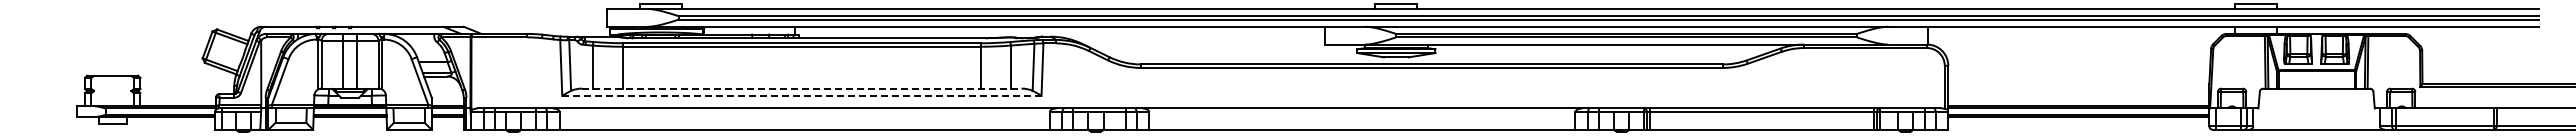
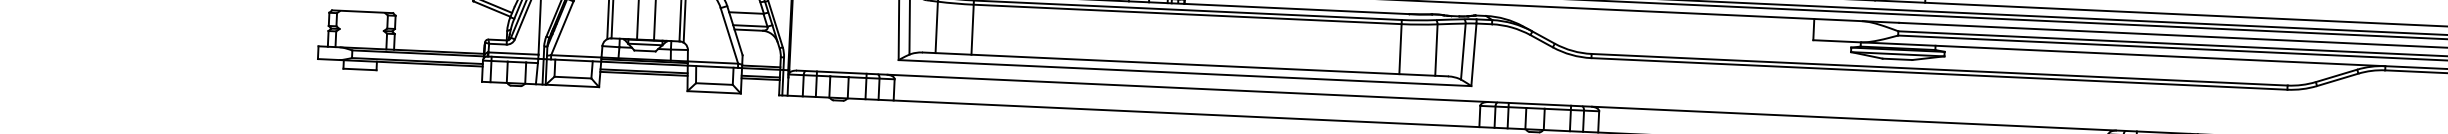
line: (801, 88) -> (1184, 64), dashed -> solid
line: (801, 95) -> (1184, 72), dashed -> solid

